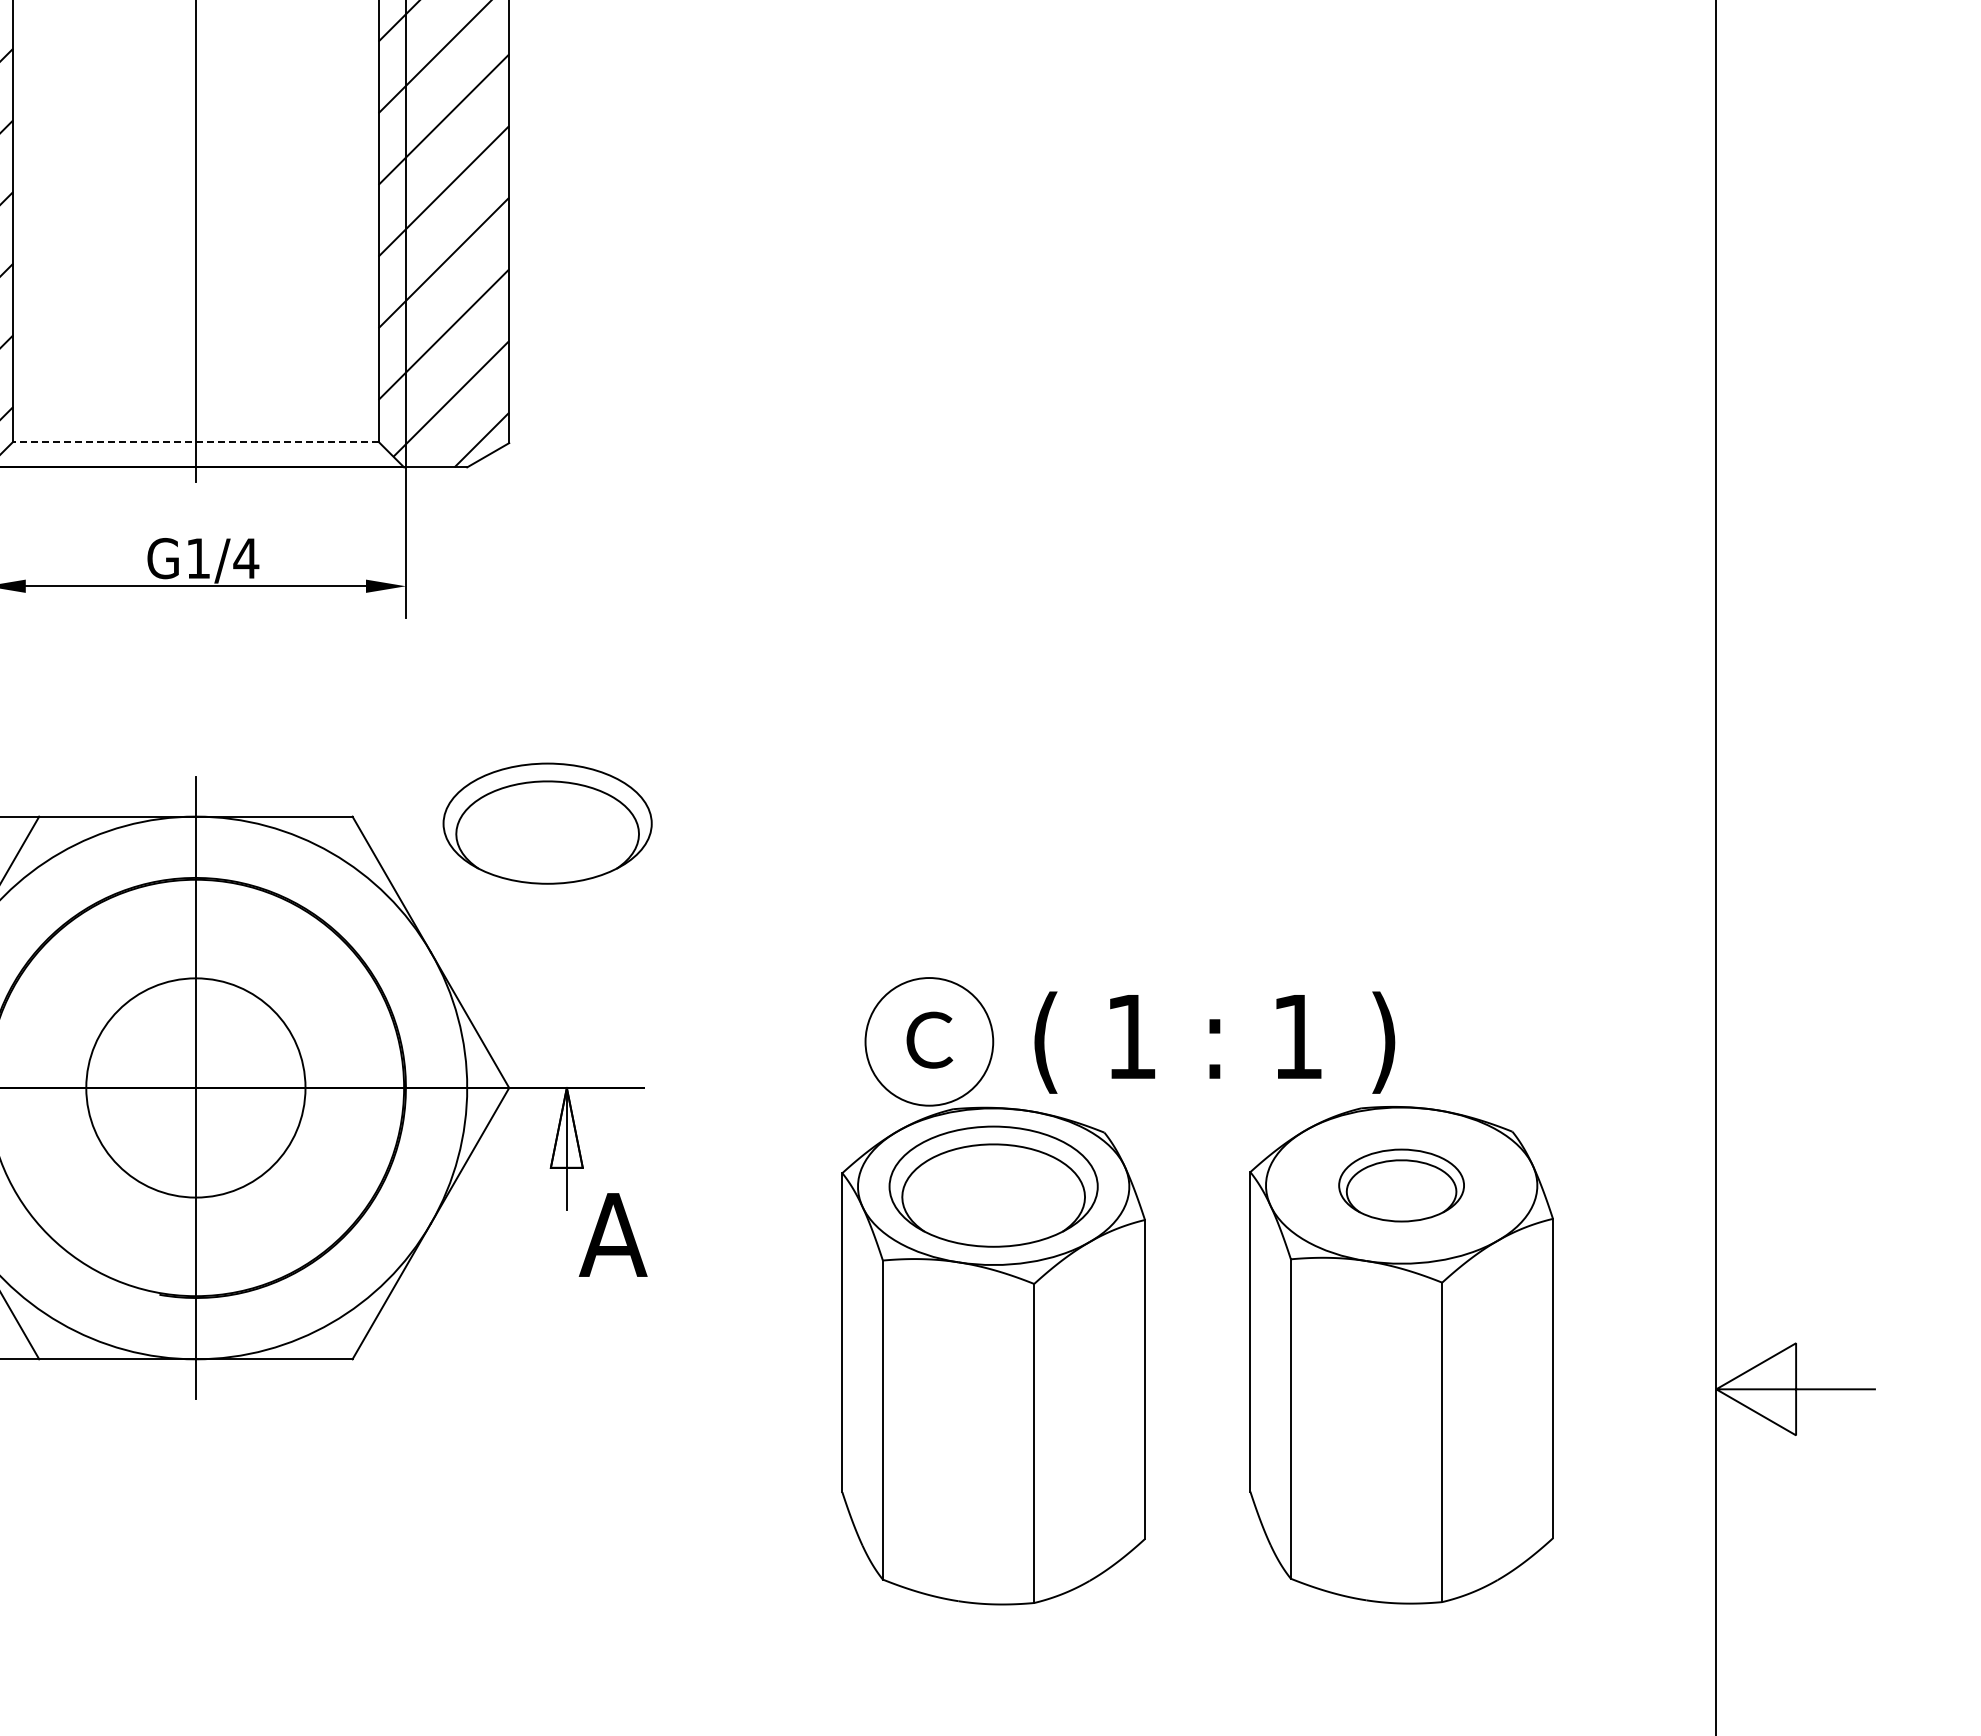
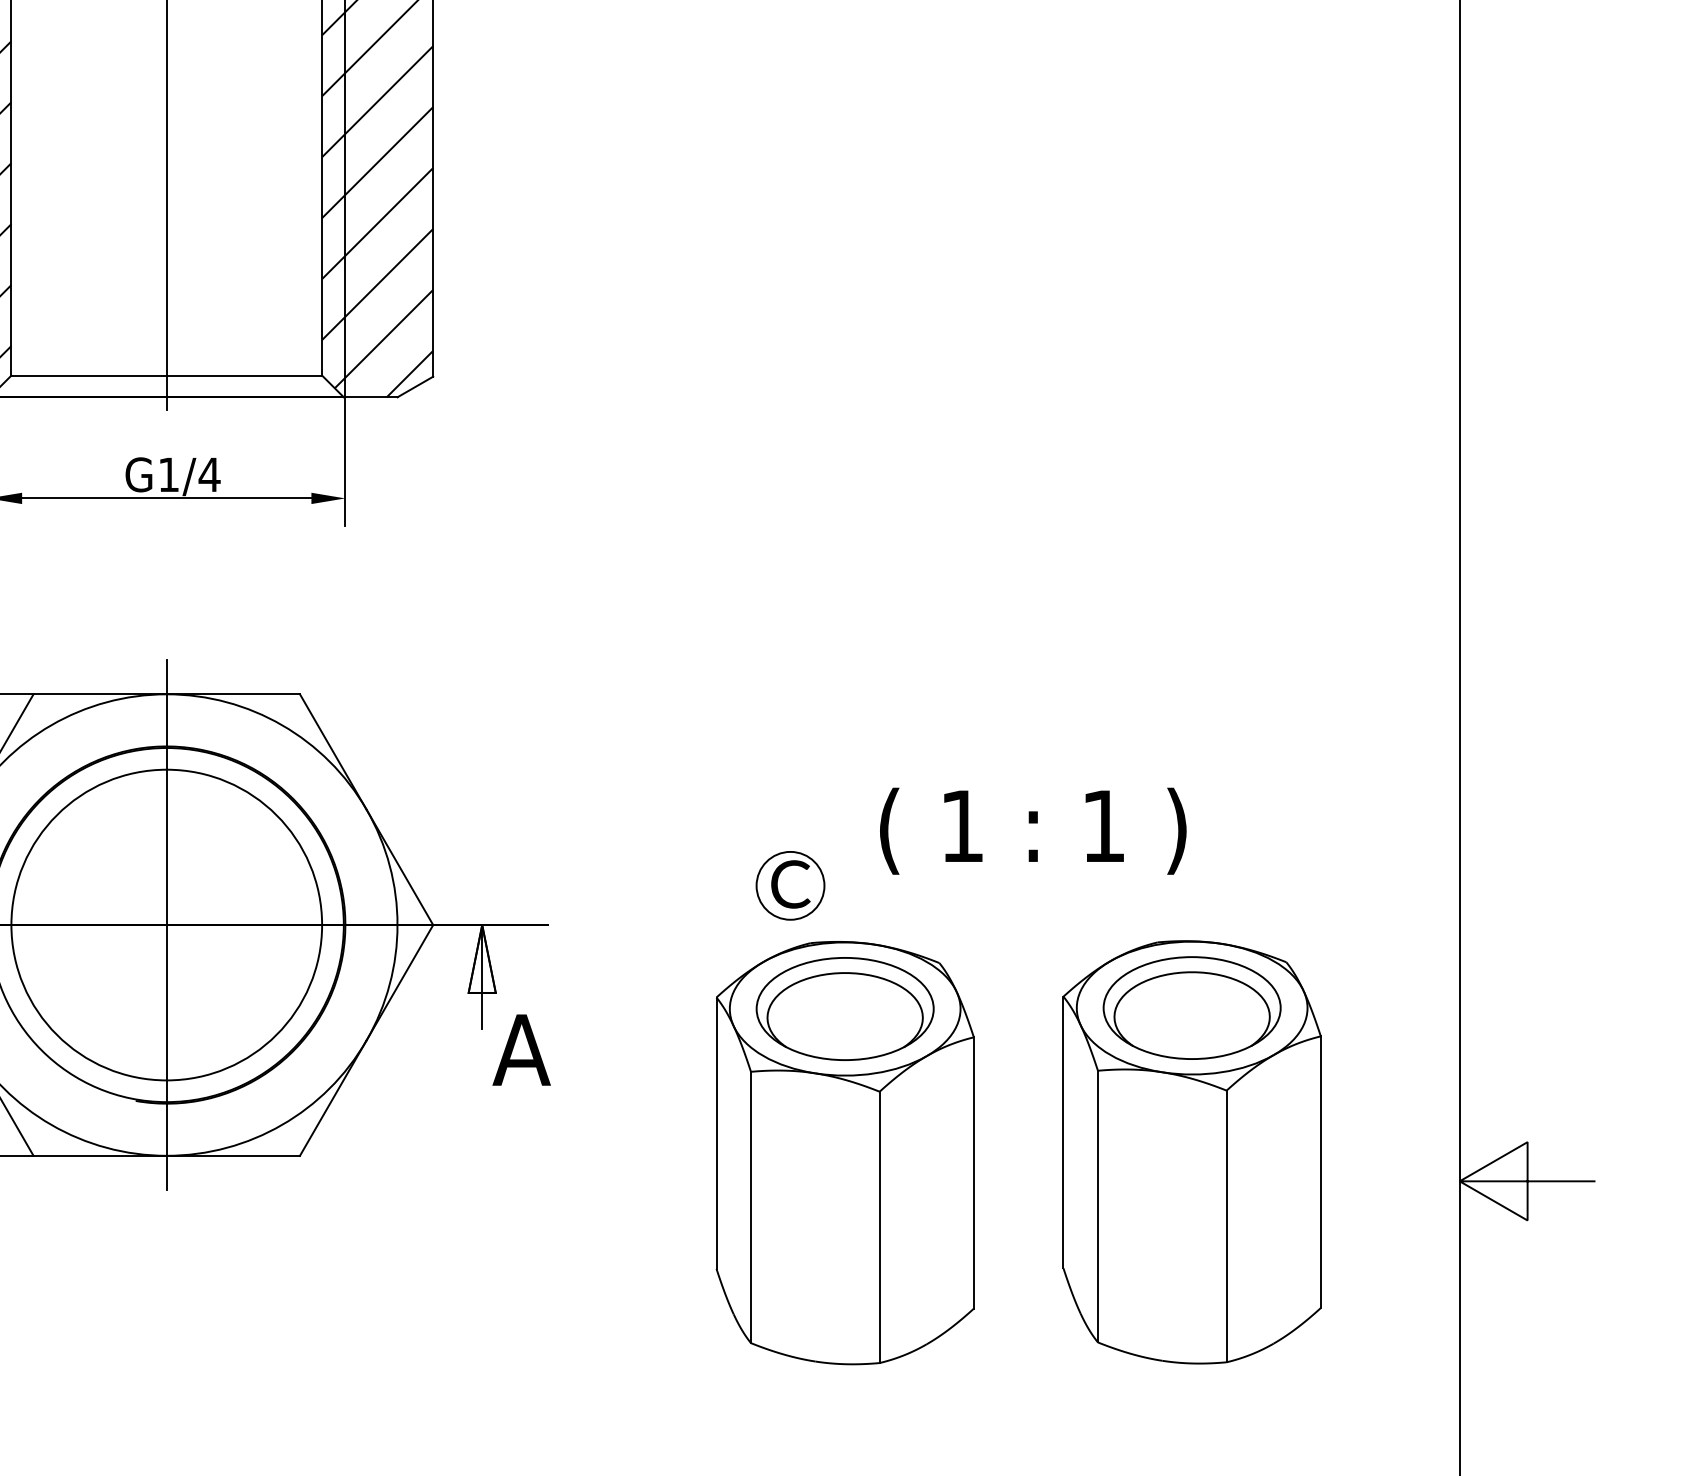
line: (195, 441) -> (166, 375), dashed -> solid
part: (547, 823) -> (465, 700), removed
circle: (929, 1041) -> (790, 885), size x0.62
text: (1214, 1042) -> (1032, 831), moved
circle: (195, 1087) -> (166, 924), size x1.67
part: (1401, 1185) -> (1192, 1008), size x1.67

